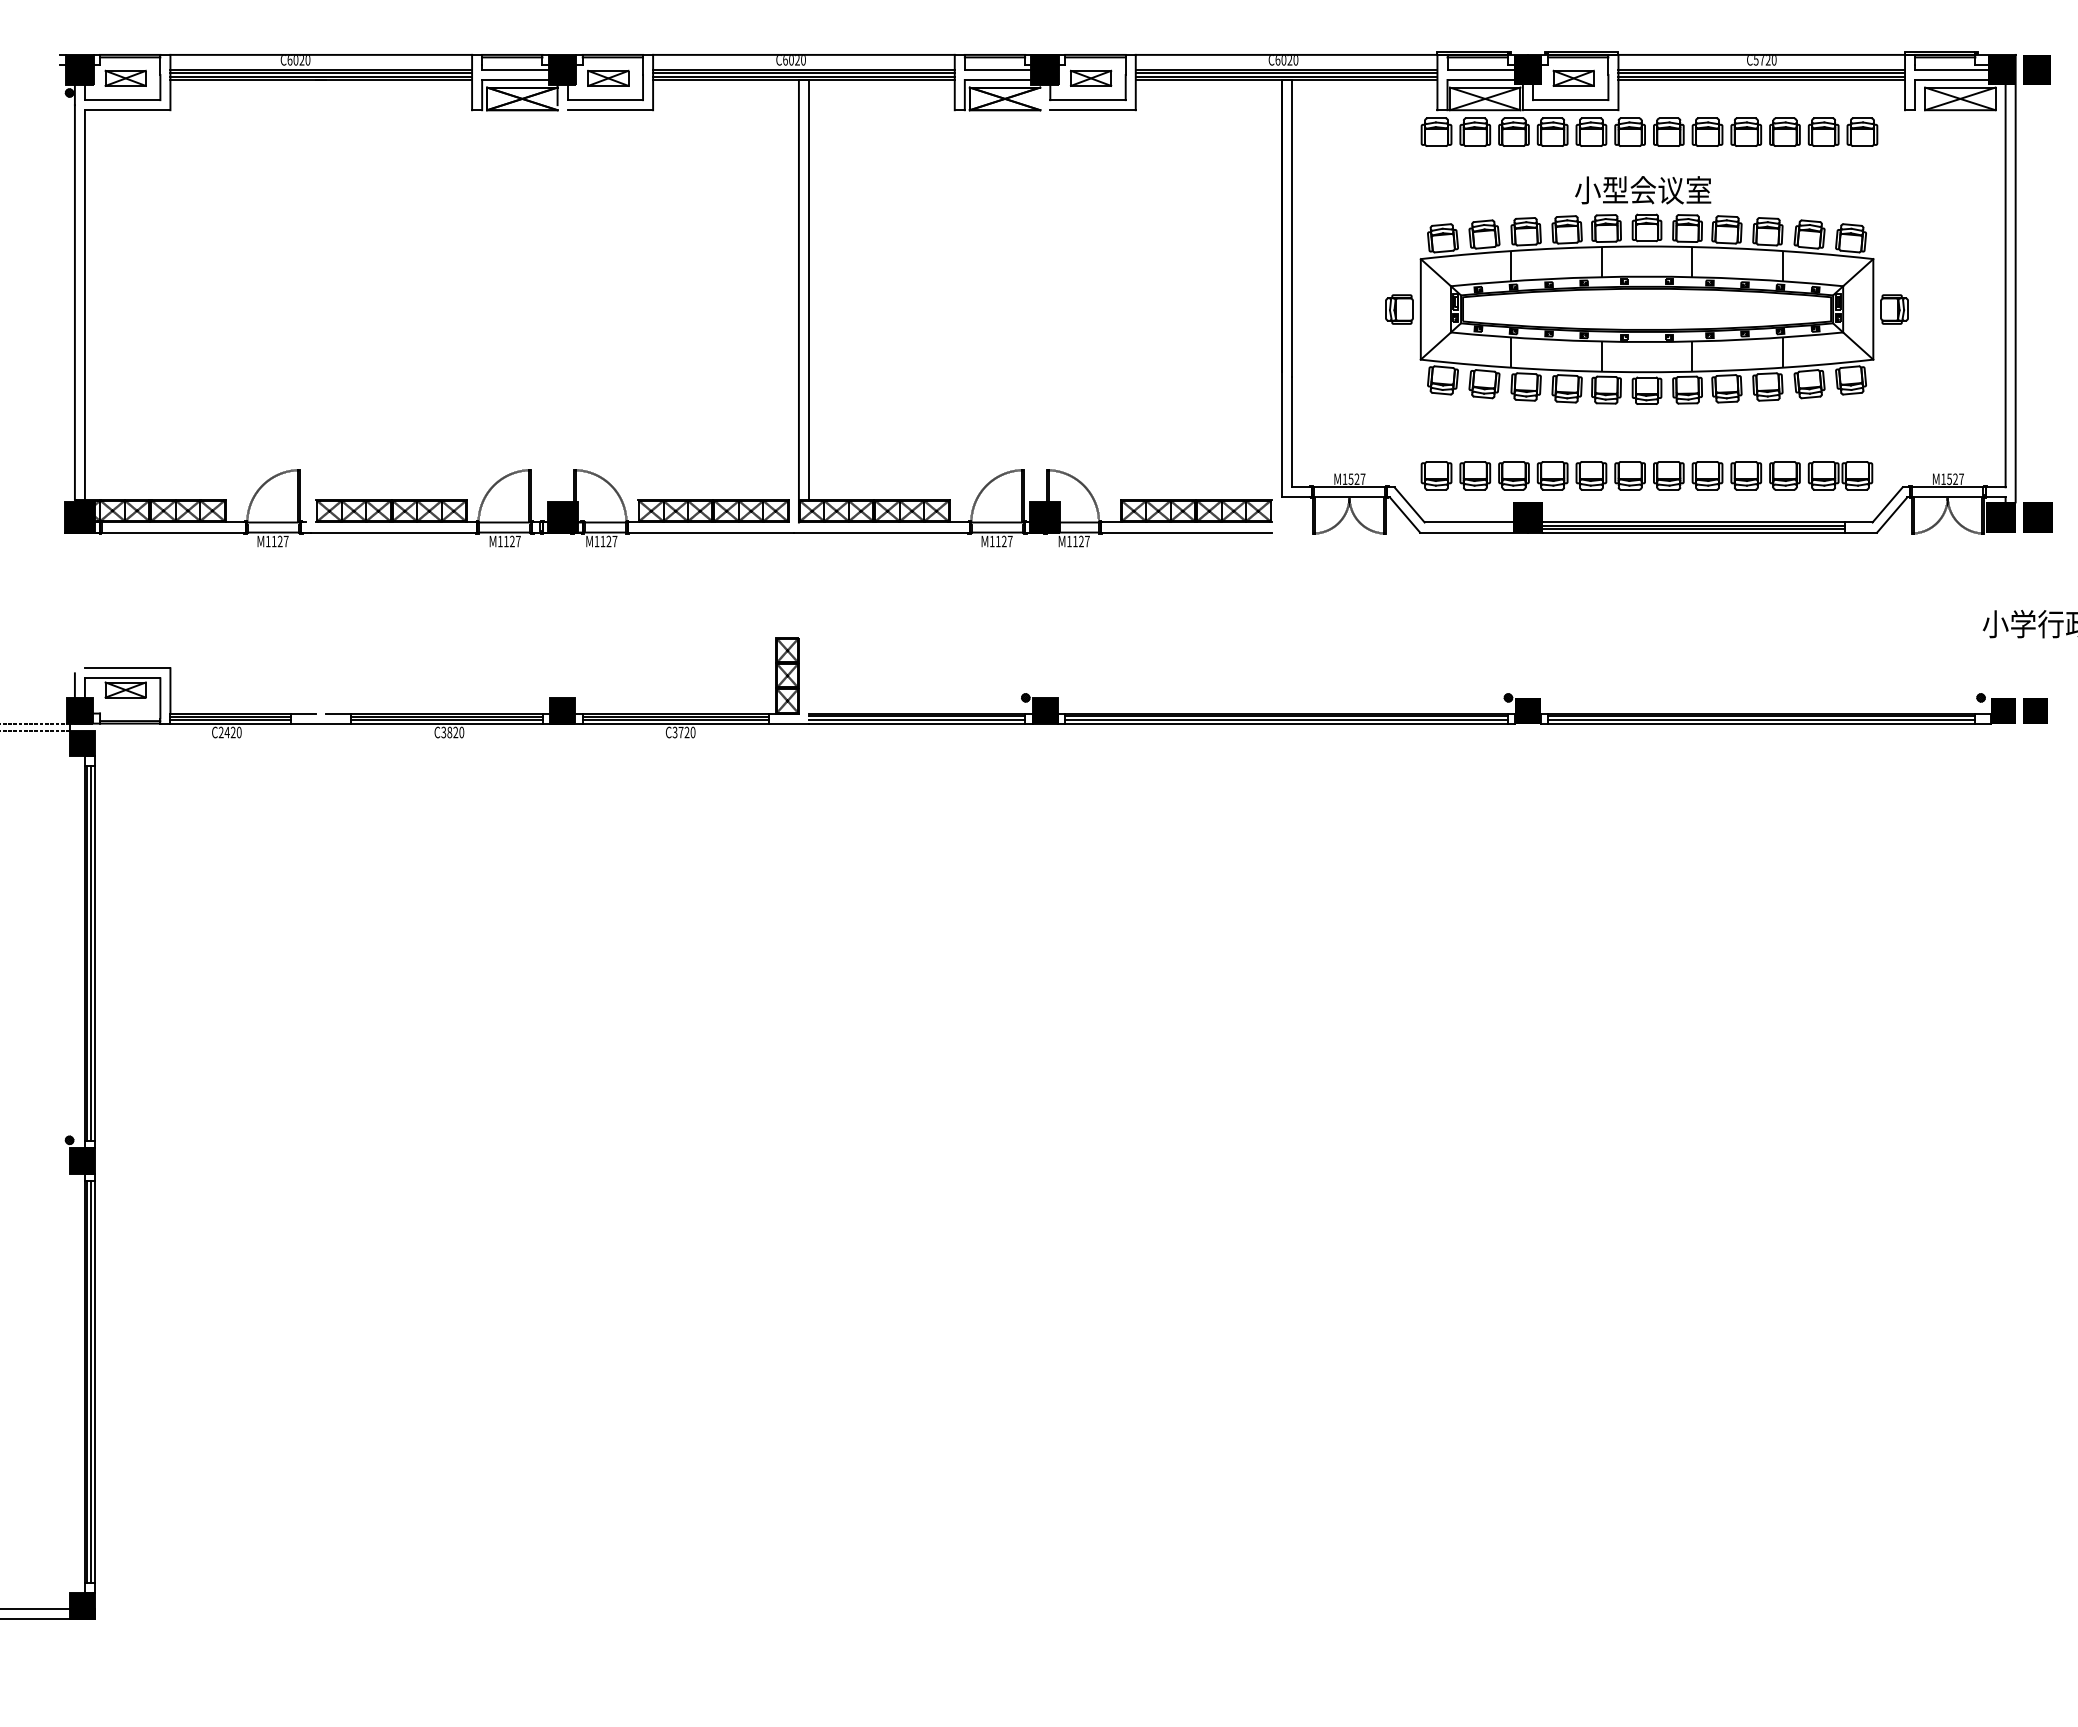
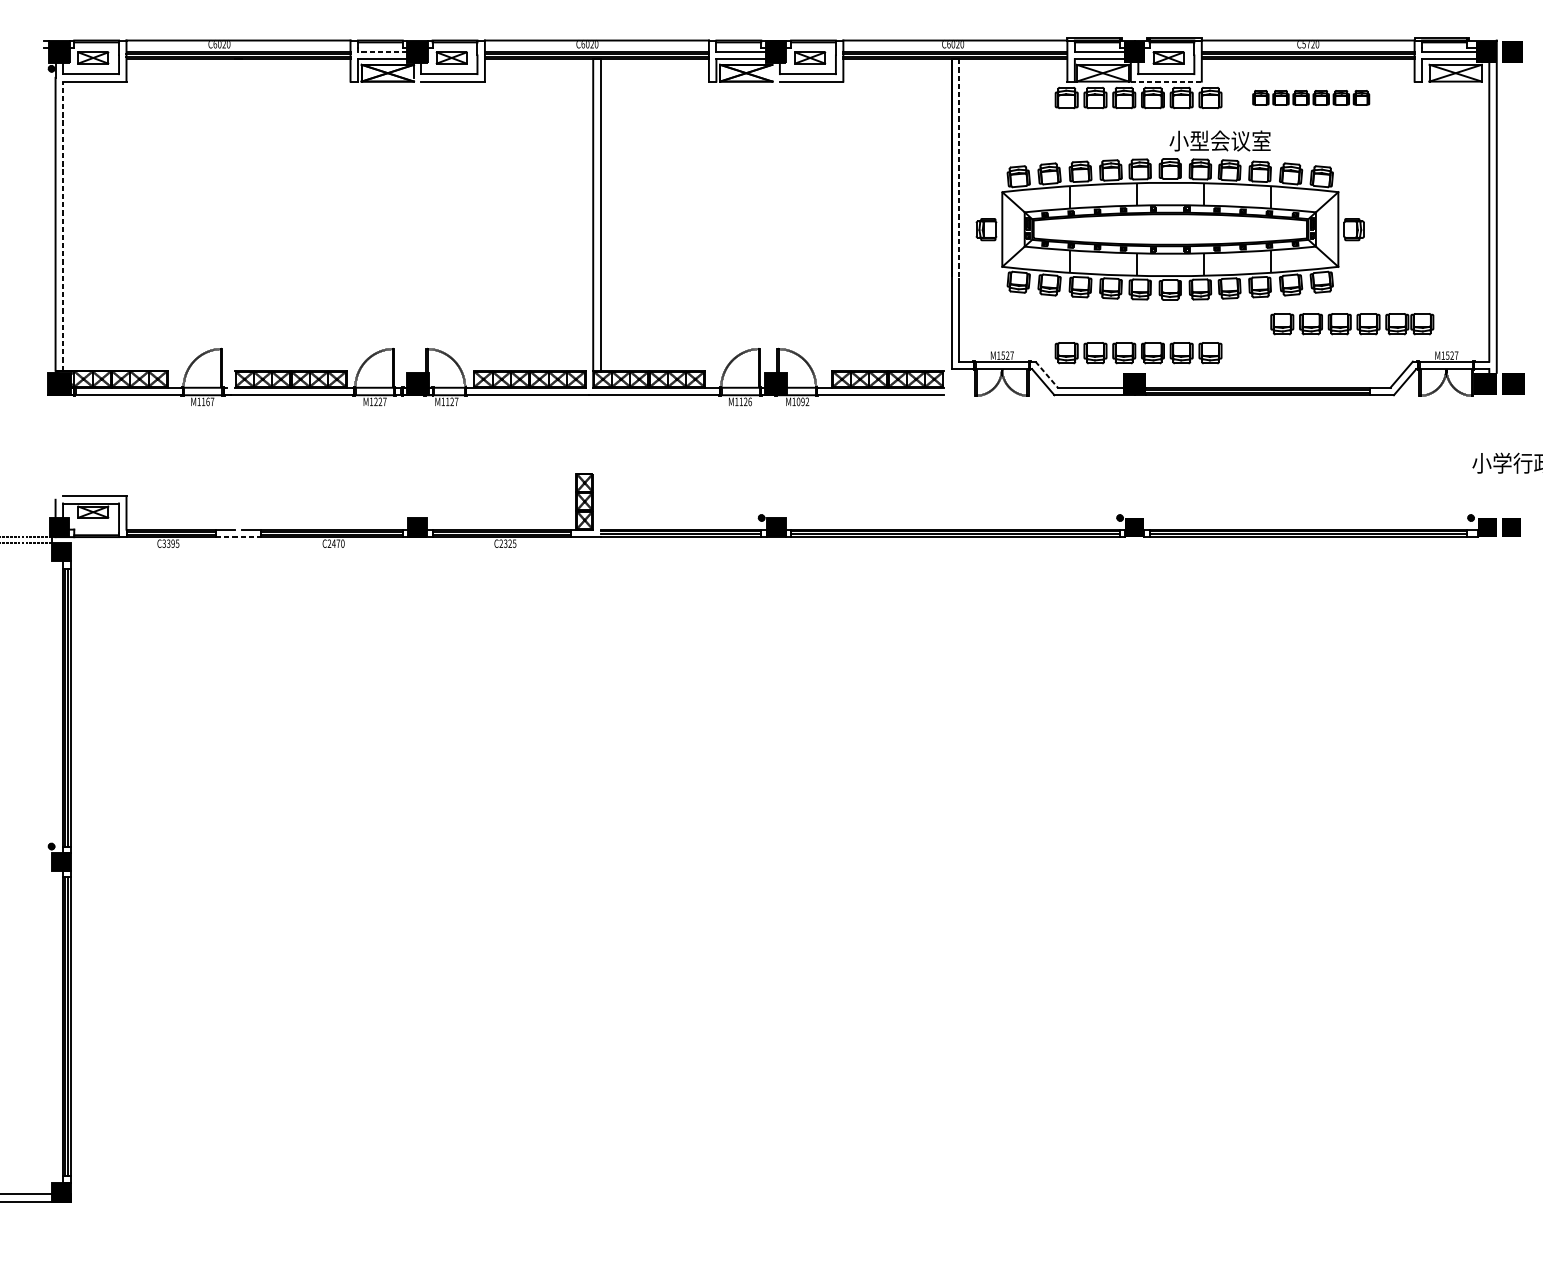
line: (514, 69) -> (382, 51), solid -> dashed
line: (1570, 110) -> (1166, 81), solid -> dashed
part: (1765, 131) -> (1310, 97), size x0.7
line: (1291, 228) -> (959, 169), solid -> dashed
line: (84, 304) -> (62, 225), solid -> dashed
part: (1646, 308) -> (1169, 228), moved
part: (1763, 475) -> (1352, 323), moved
line: (1409, 505) -> (1046, 375), solid -> dashed
text: (506, 540) -> (376, 401), M1127 -> M1227
text: (279, 541) -> (207, 401), M1127 -> M1167
text: (1009, 541) -> (749, 401), M1127 -> M1126
text: (1081, 541) -> (803, 401), M1127 -> M1092
line: (321, 723) -> (238, 537), solid -> dashed
text: (229, 732) -> (170, 543), C2420 -> C3395
text: (449, 732) -> (333, 543), C3820 -> C2470
text: (683, 732) -> (507, 543), C3720 -> C2325

